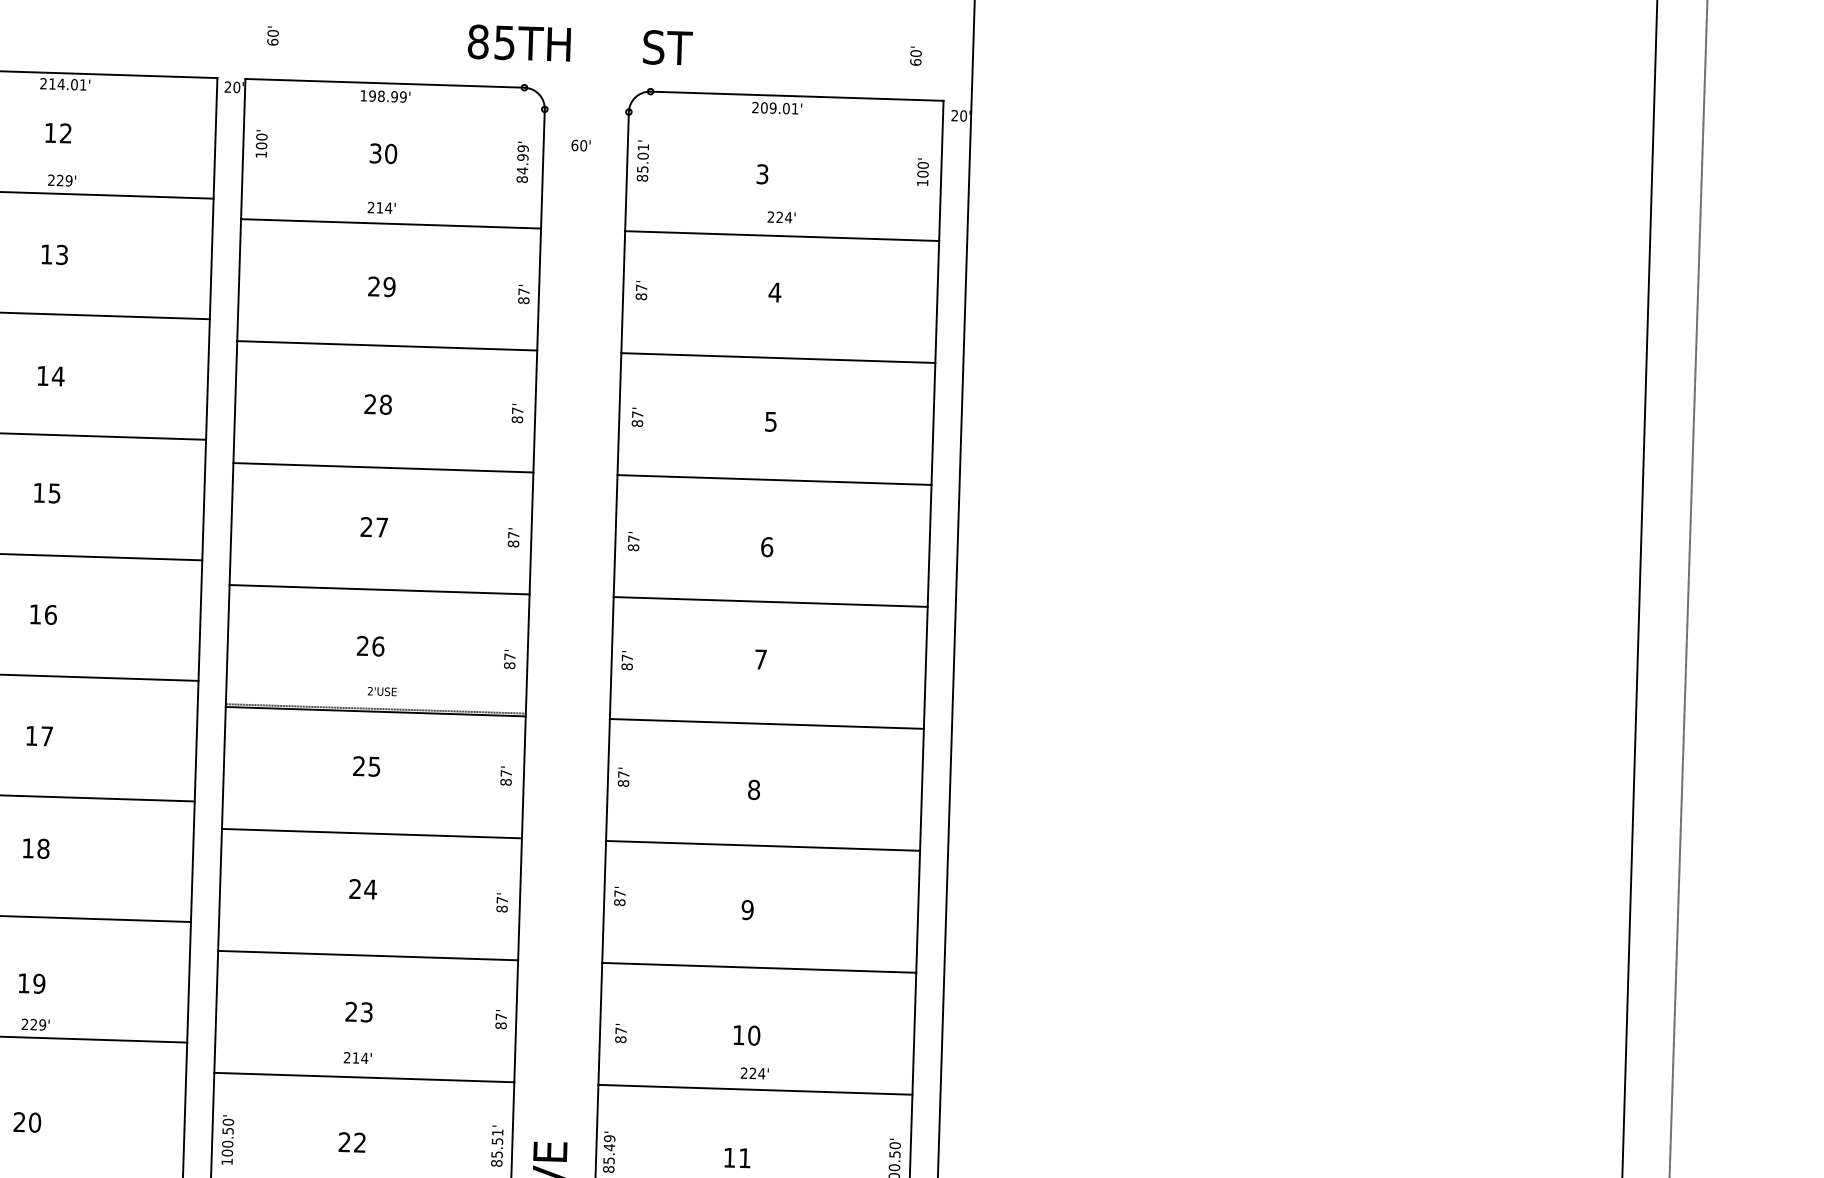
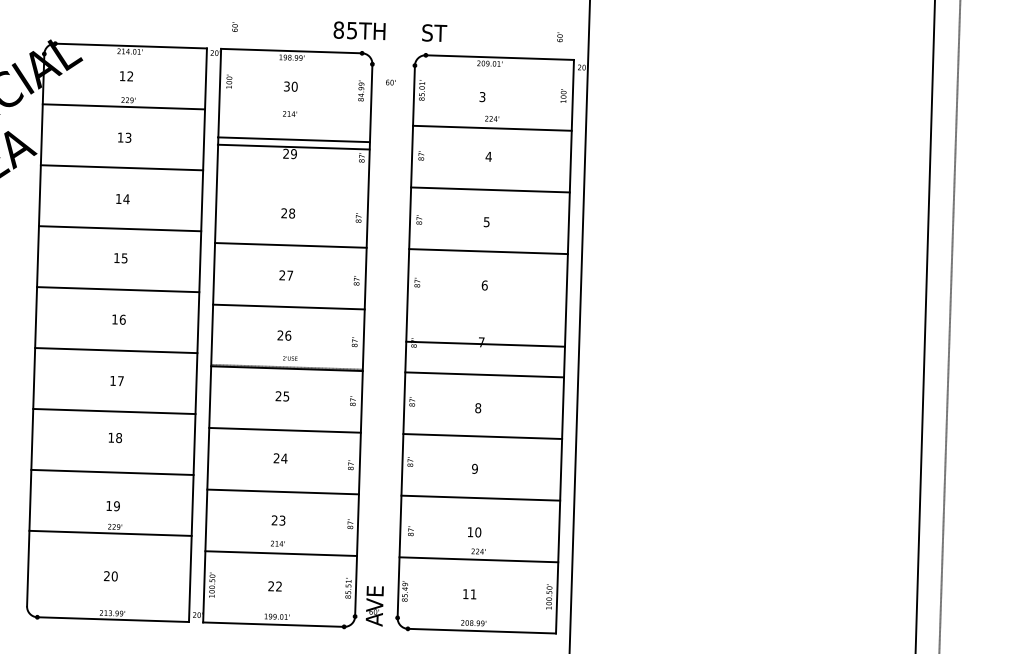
line: (390, 222) -> (293, 146), moved
line: (386, 345) -> (293, 139), moved
line: (770, 600) -> (485, 343), moved

